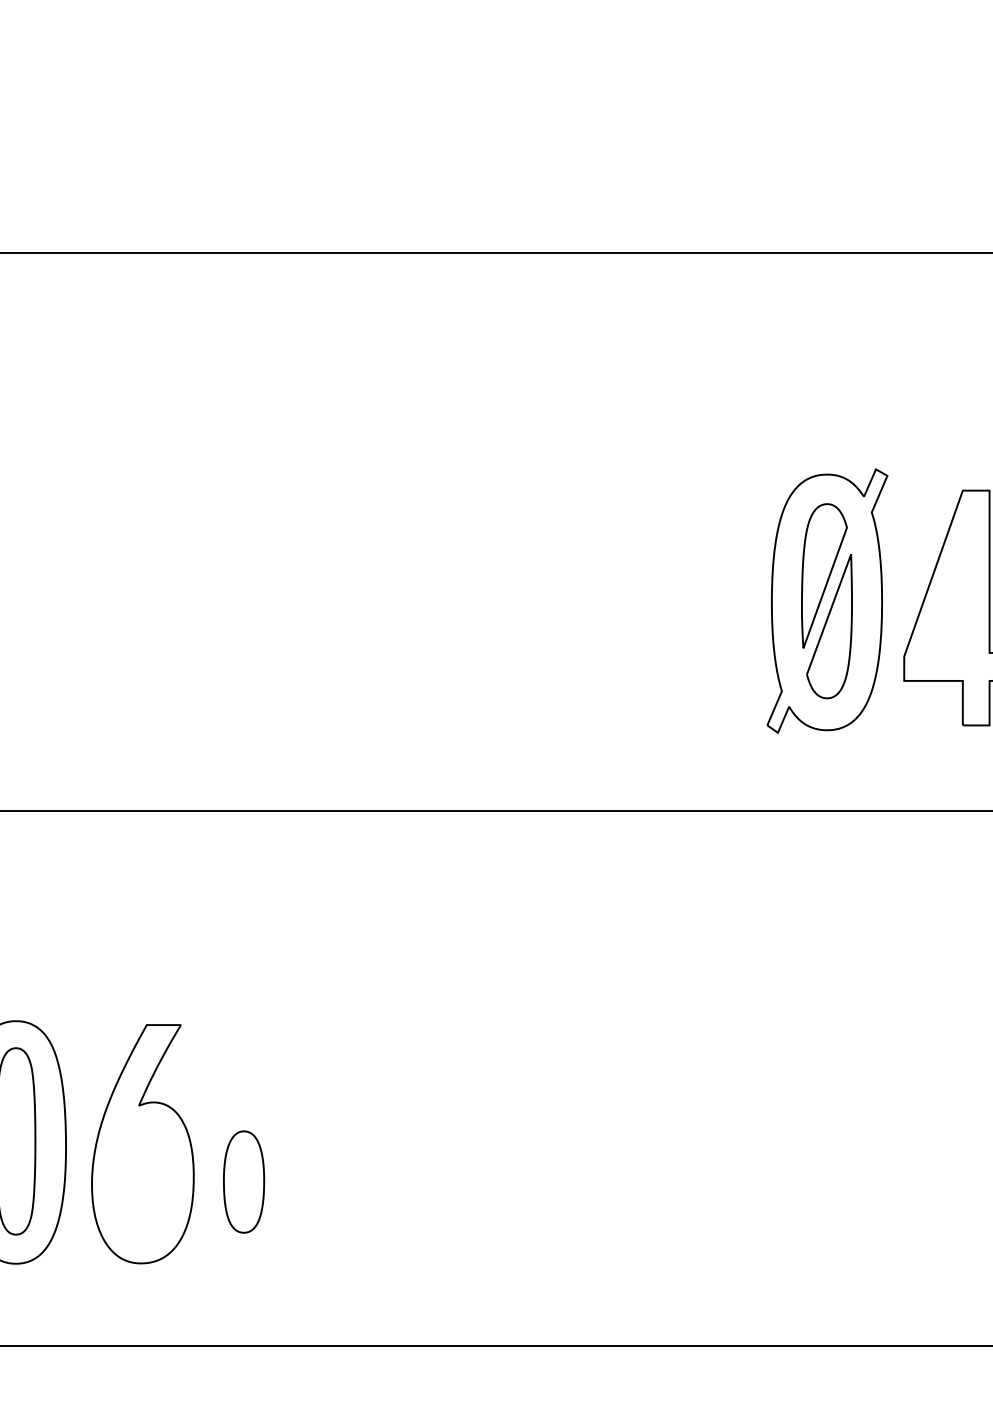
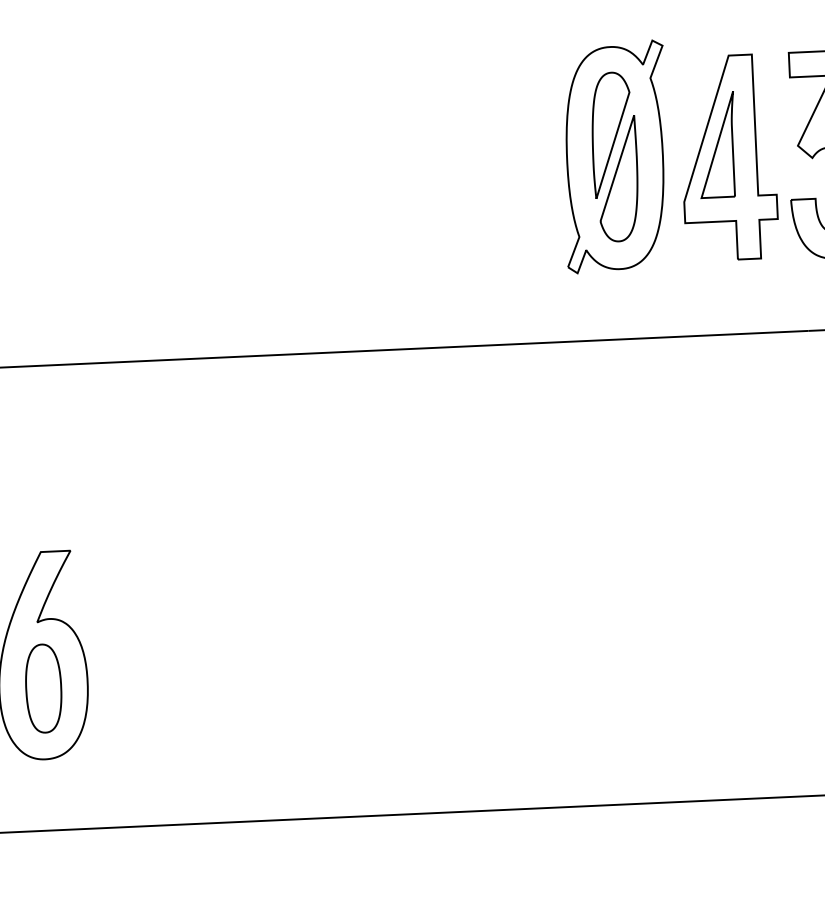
part: (944, 592) -> (716, 144), added
part: (244, 1181) -> (44, 688), moved

